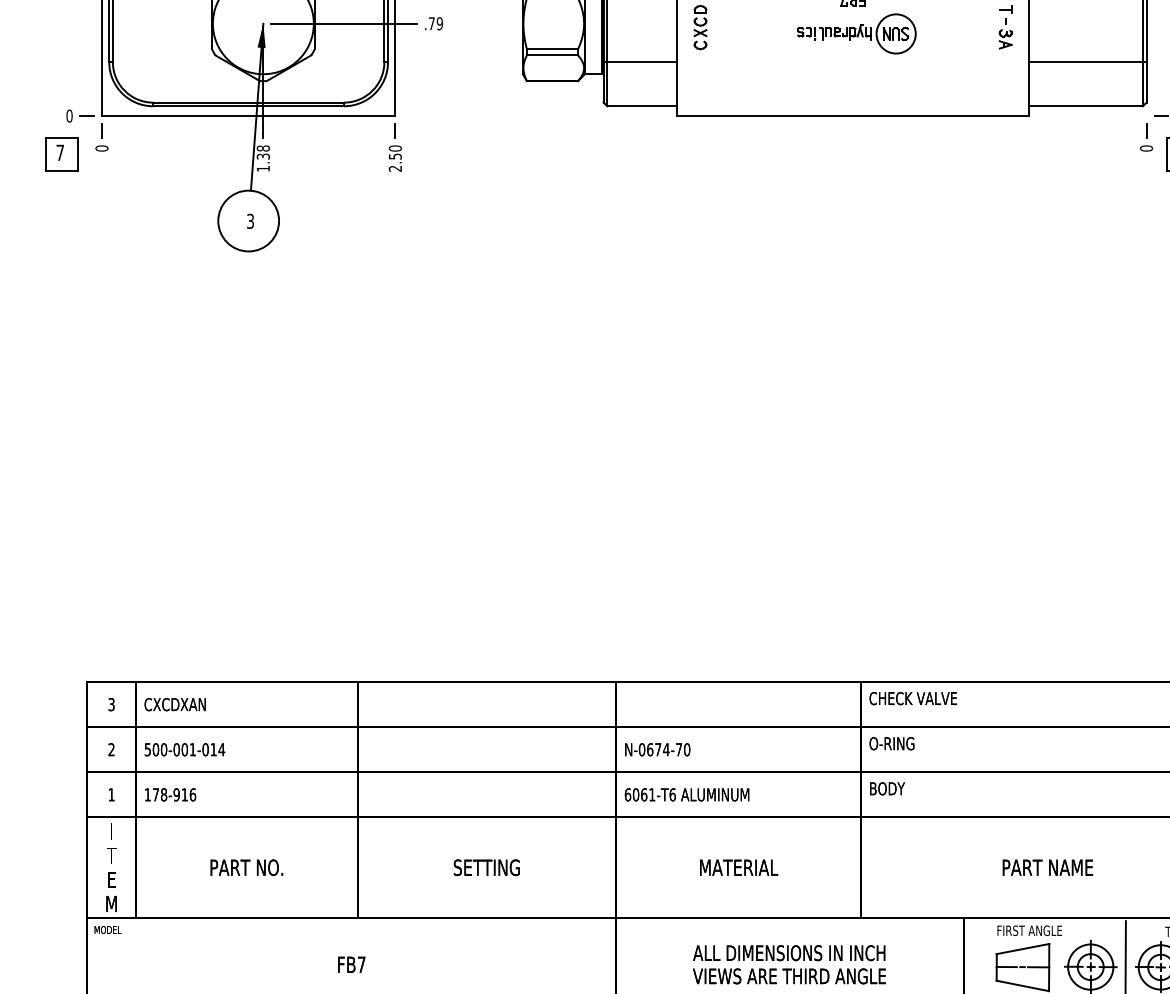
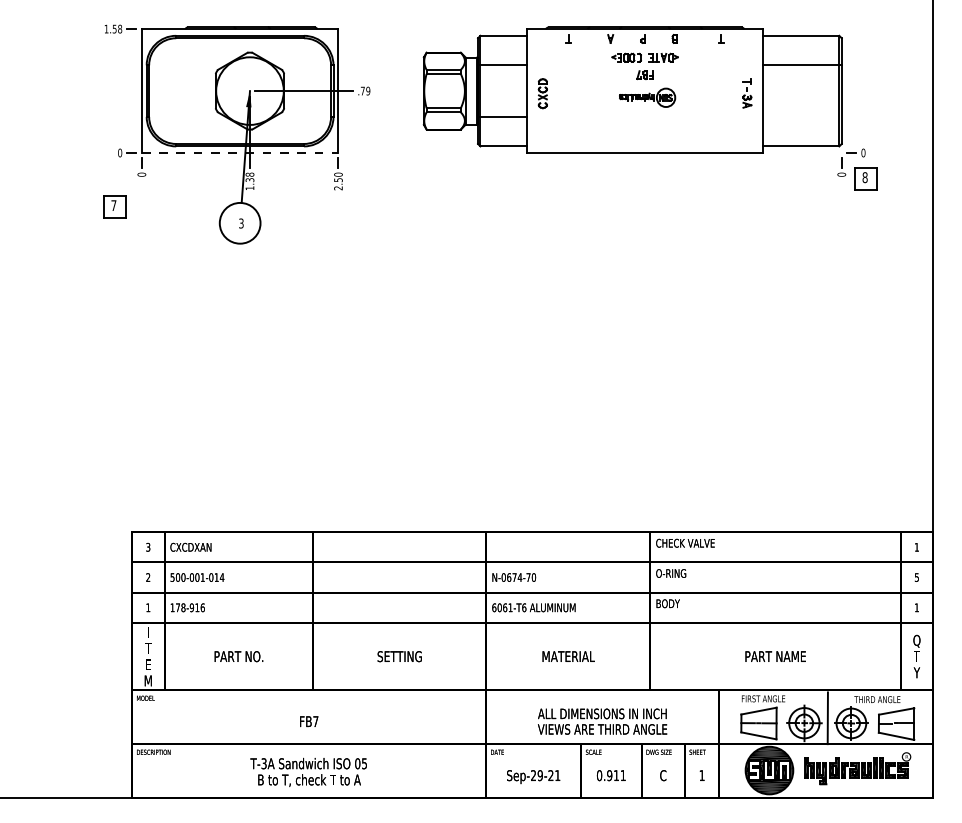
part: (856, 33) -> (647, 97), size x0.7
line: (1087, 61) -> (802, 116), removed
line: (249, 116) -> (240, 153), solid -> dashed
part: (61, 154) -> (114, 206), moved

